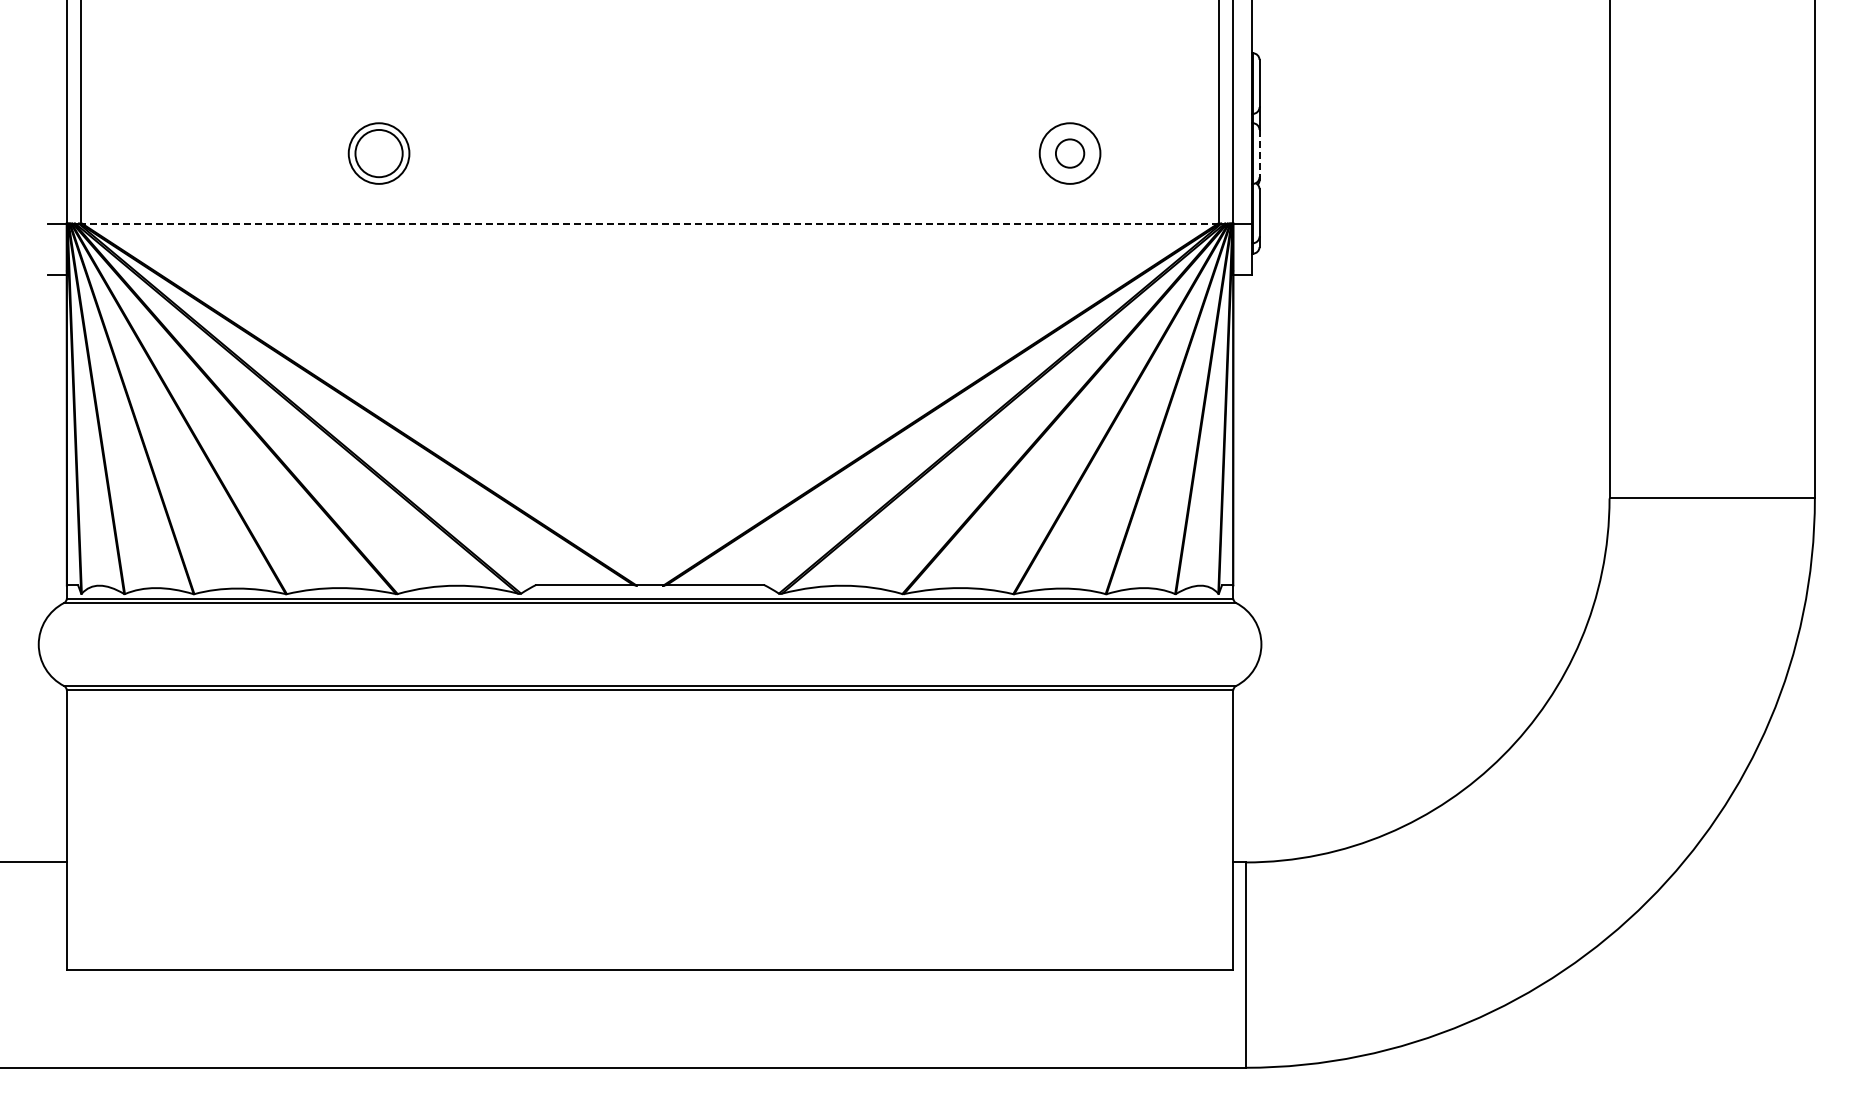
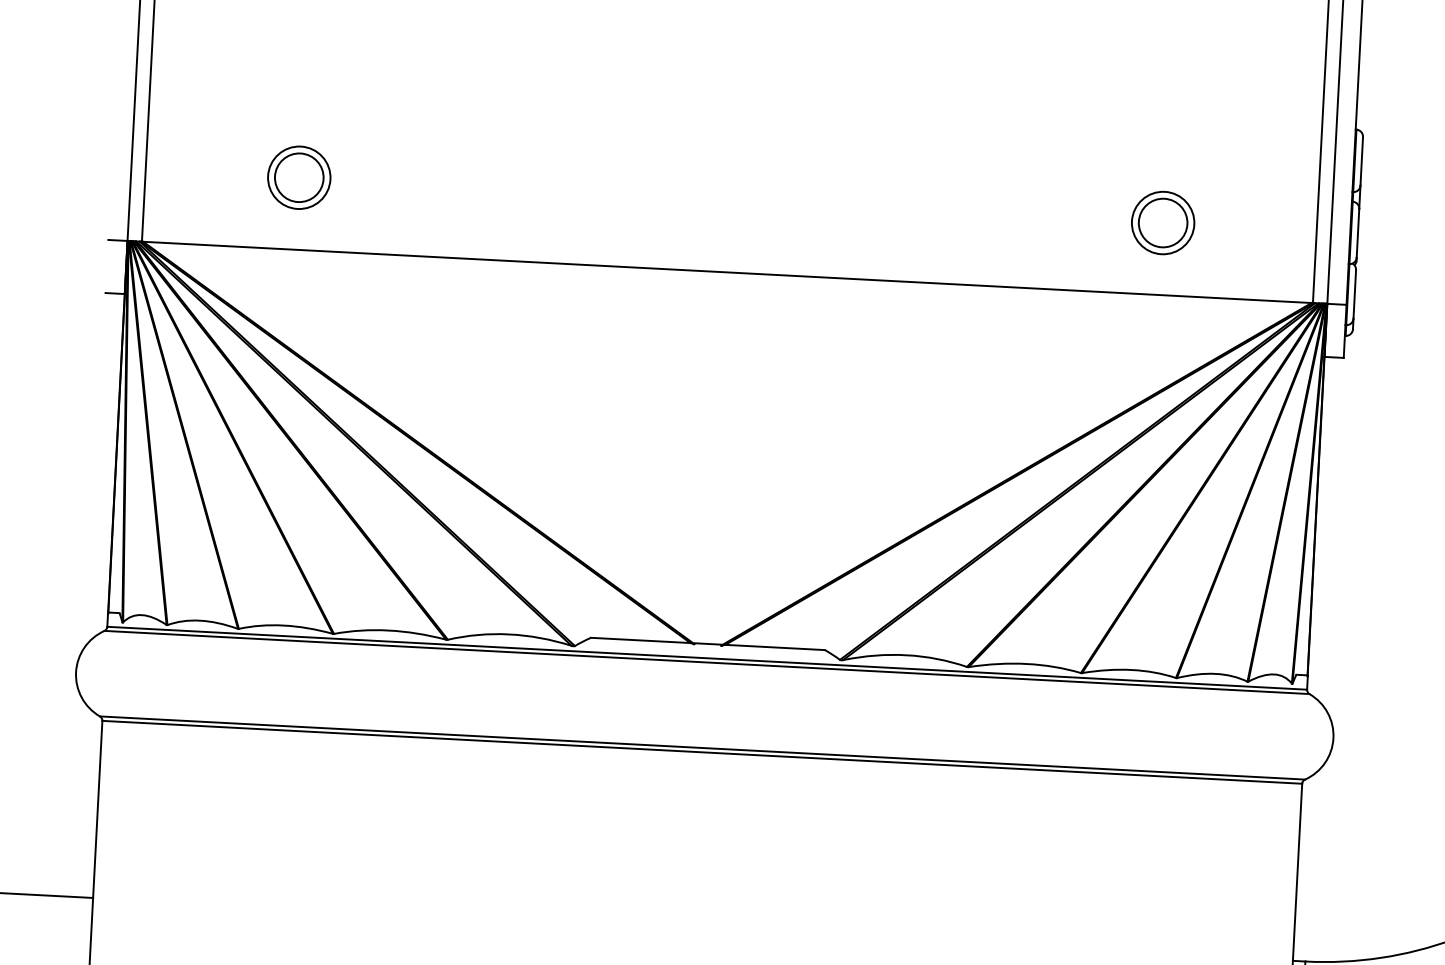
part: (378, 153) -> (298, 177), moved
circle: (1069, 153) -> (1162, 222), size x1.67
line: (1259, 153) -> (1357, 233), dashed -> solid
line: (649, 223) -> (726, 272), dashed -> solid

